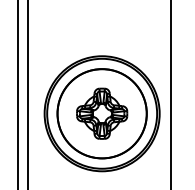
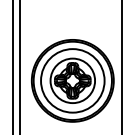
circle: (101, 113) -> (72, 80), size x0.7

